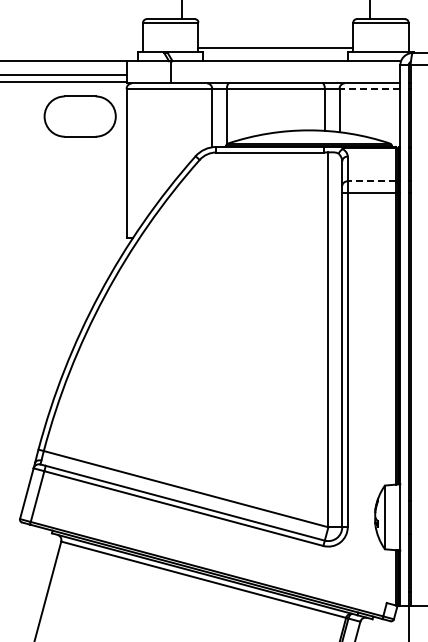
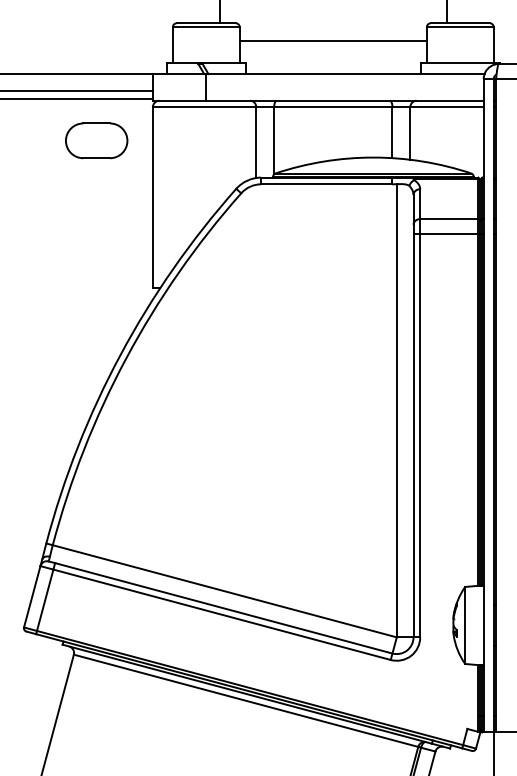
line: (275, 47) -> (332, 40), moved
line: (369, 88) -> (446, 106), dashed -> solid
part: (79, 116) -> (95, 140), size x0.71
line: (371, 181) -> (448, 219), dashed -> solid

